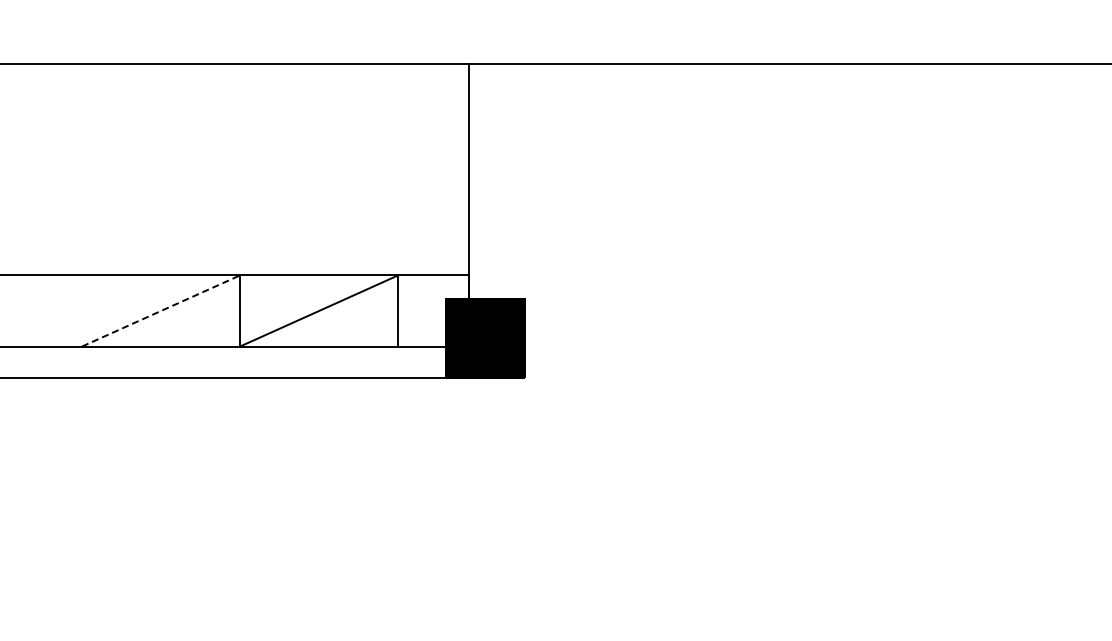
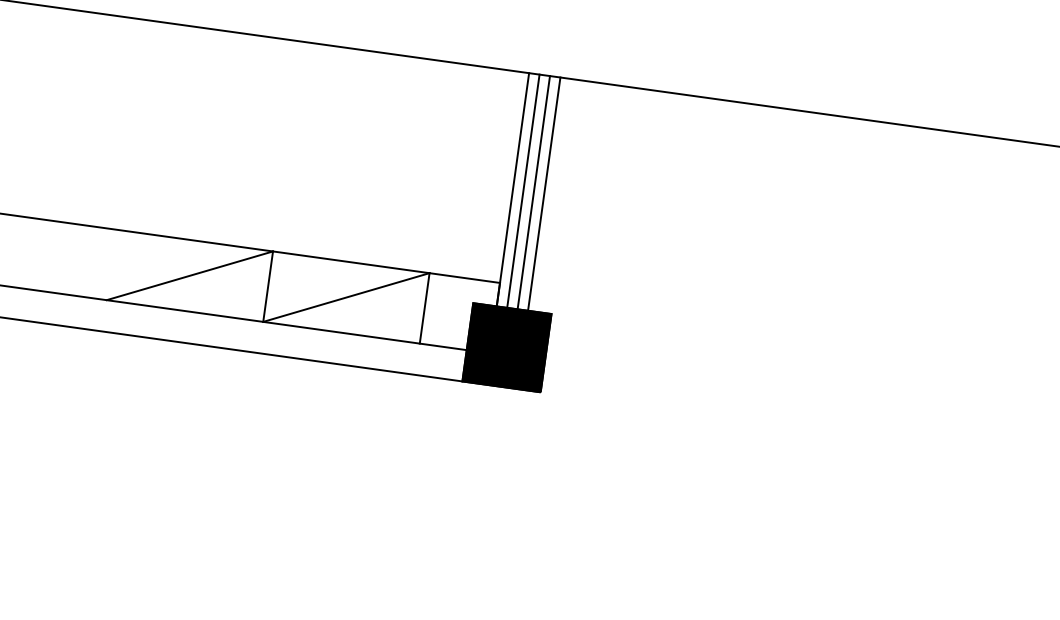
line: (479, 181) -> (523, 191), added
line: (490, 181) -> (533, 192), added
line: (500, 181) -> (543, 194), added
line: (161, 310) -> (190, 275), dashed -> solid

